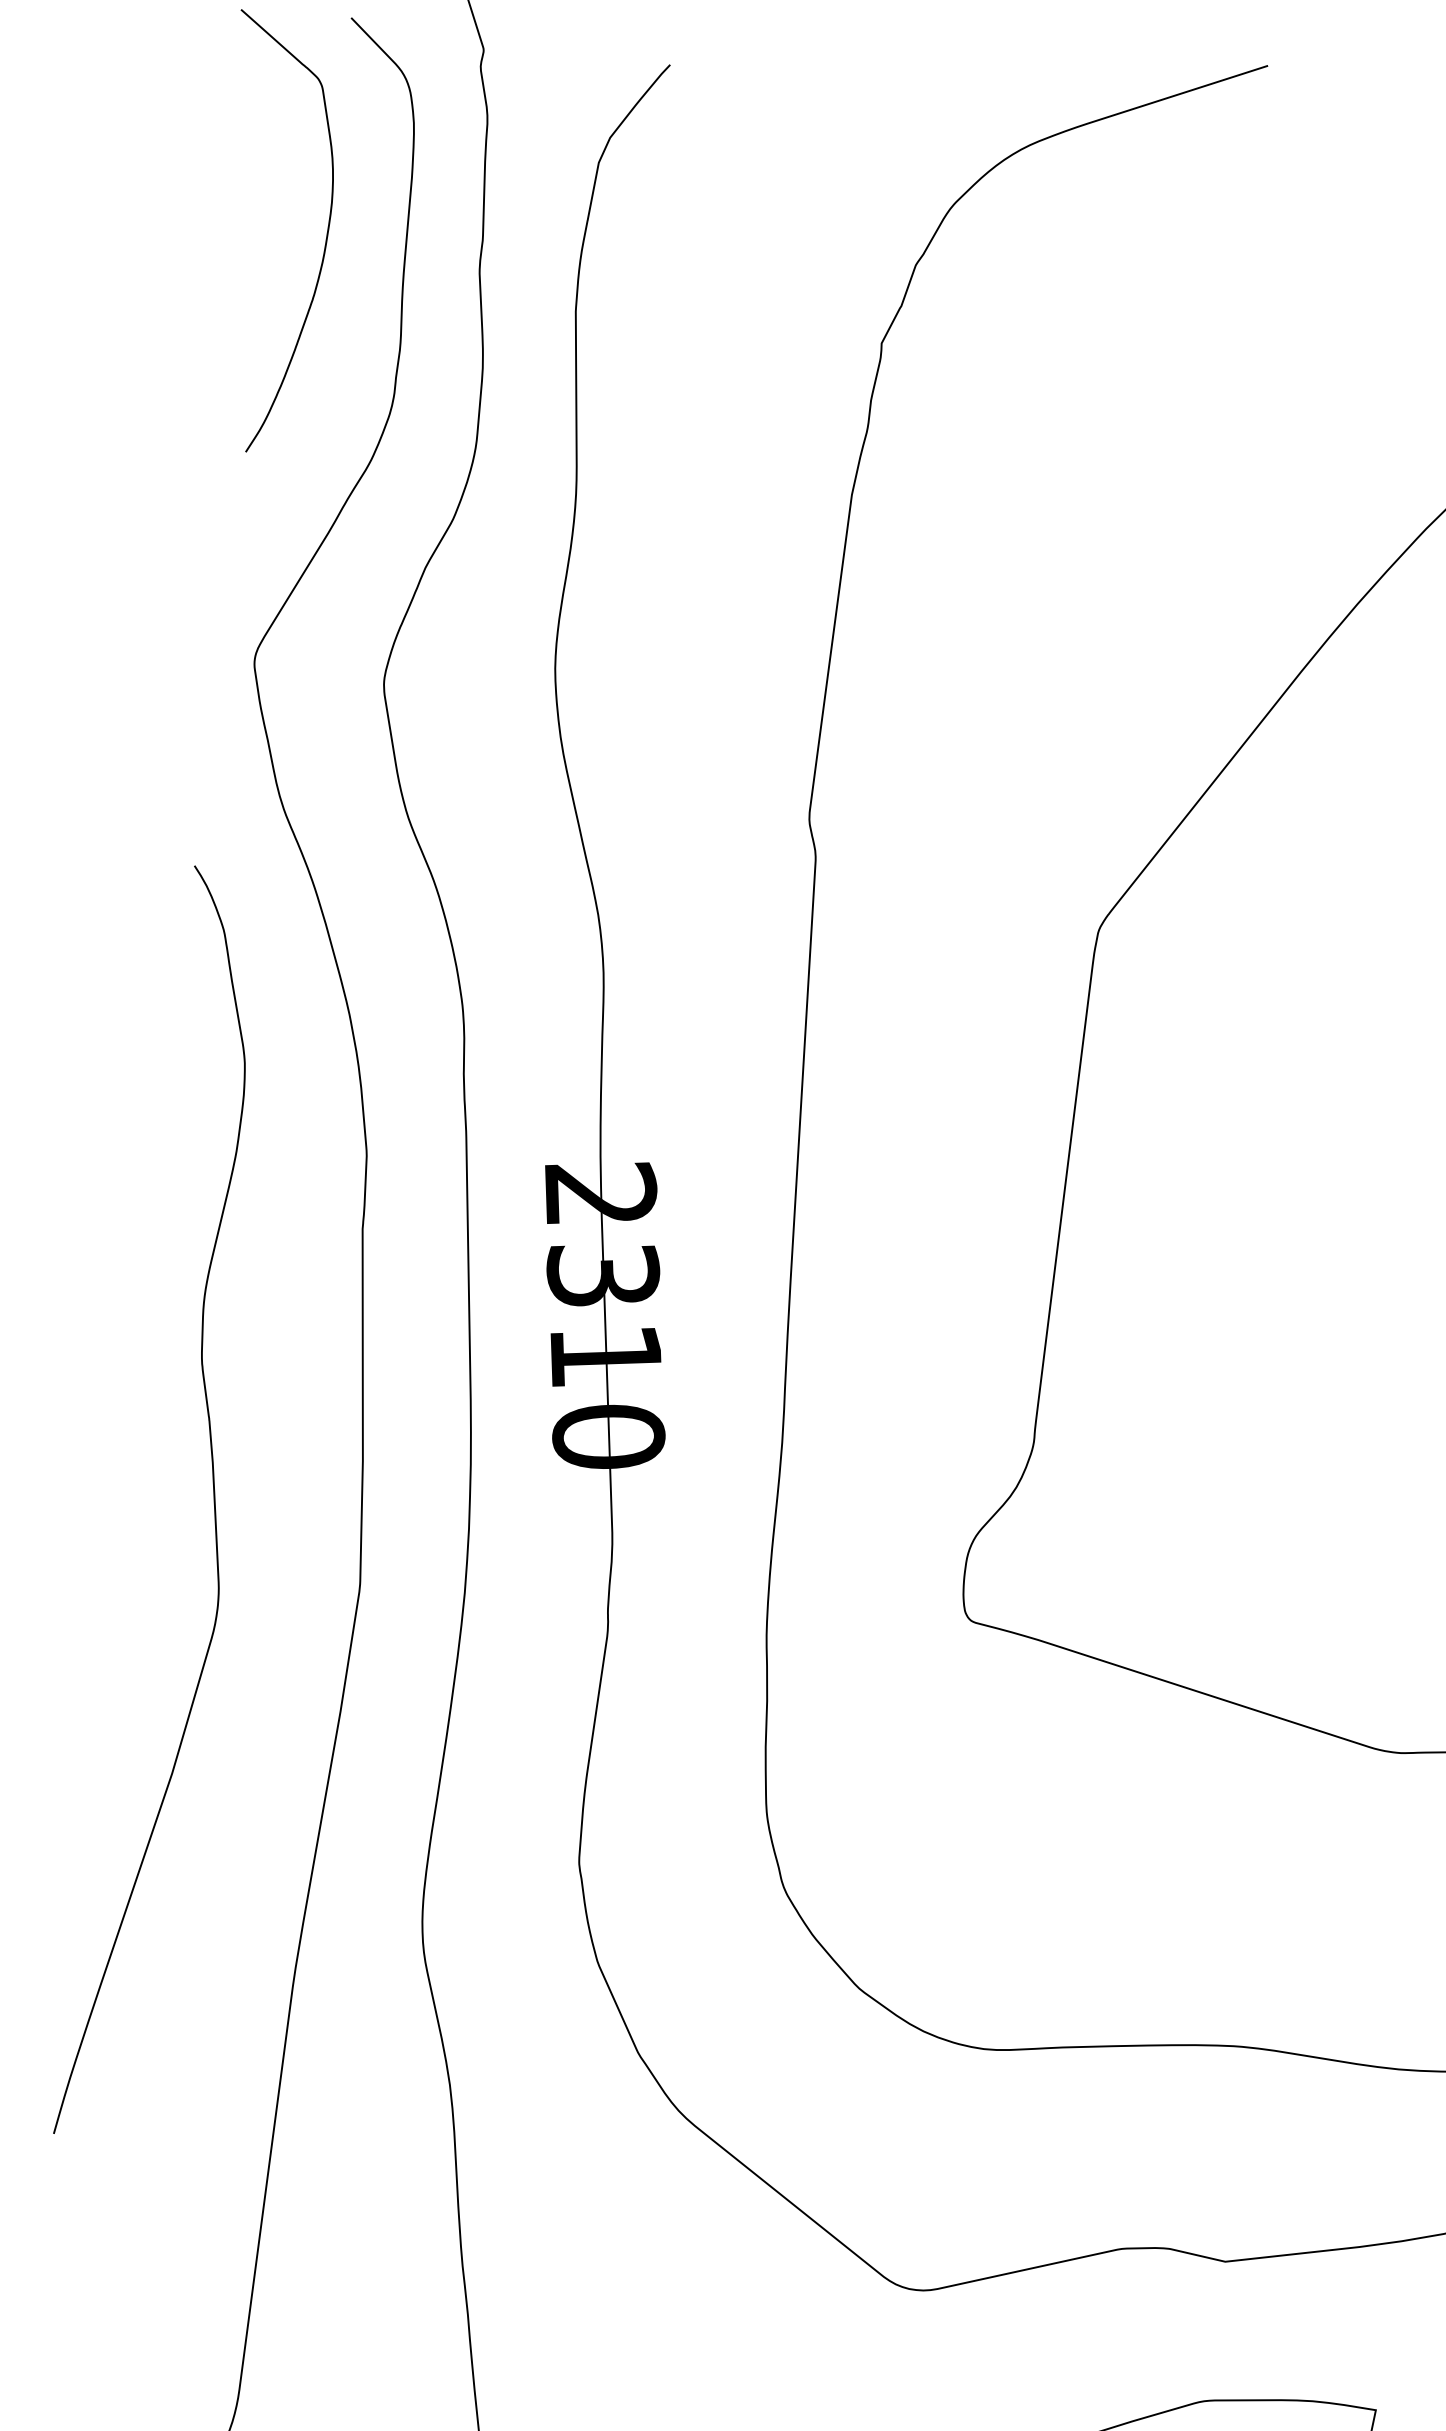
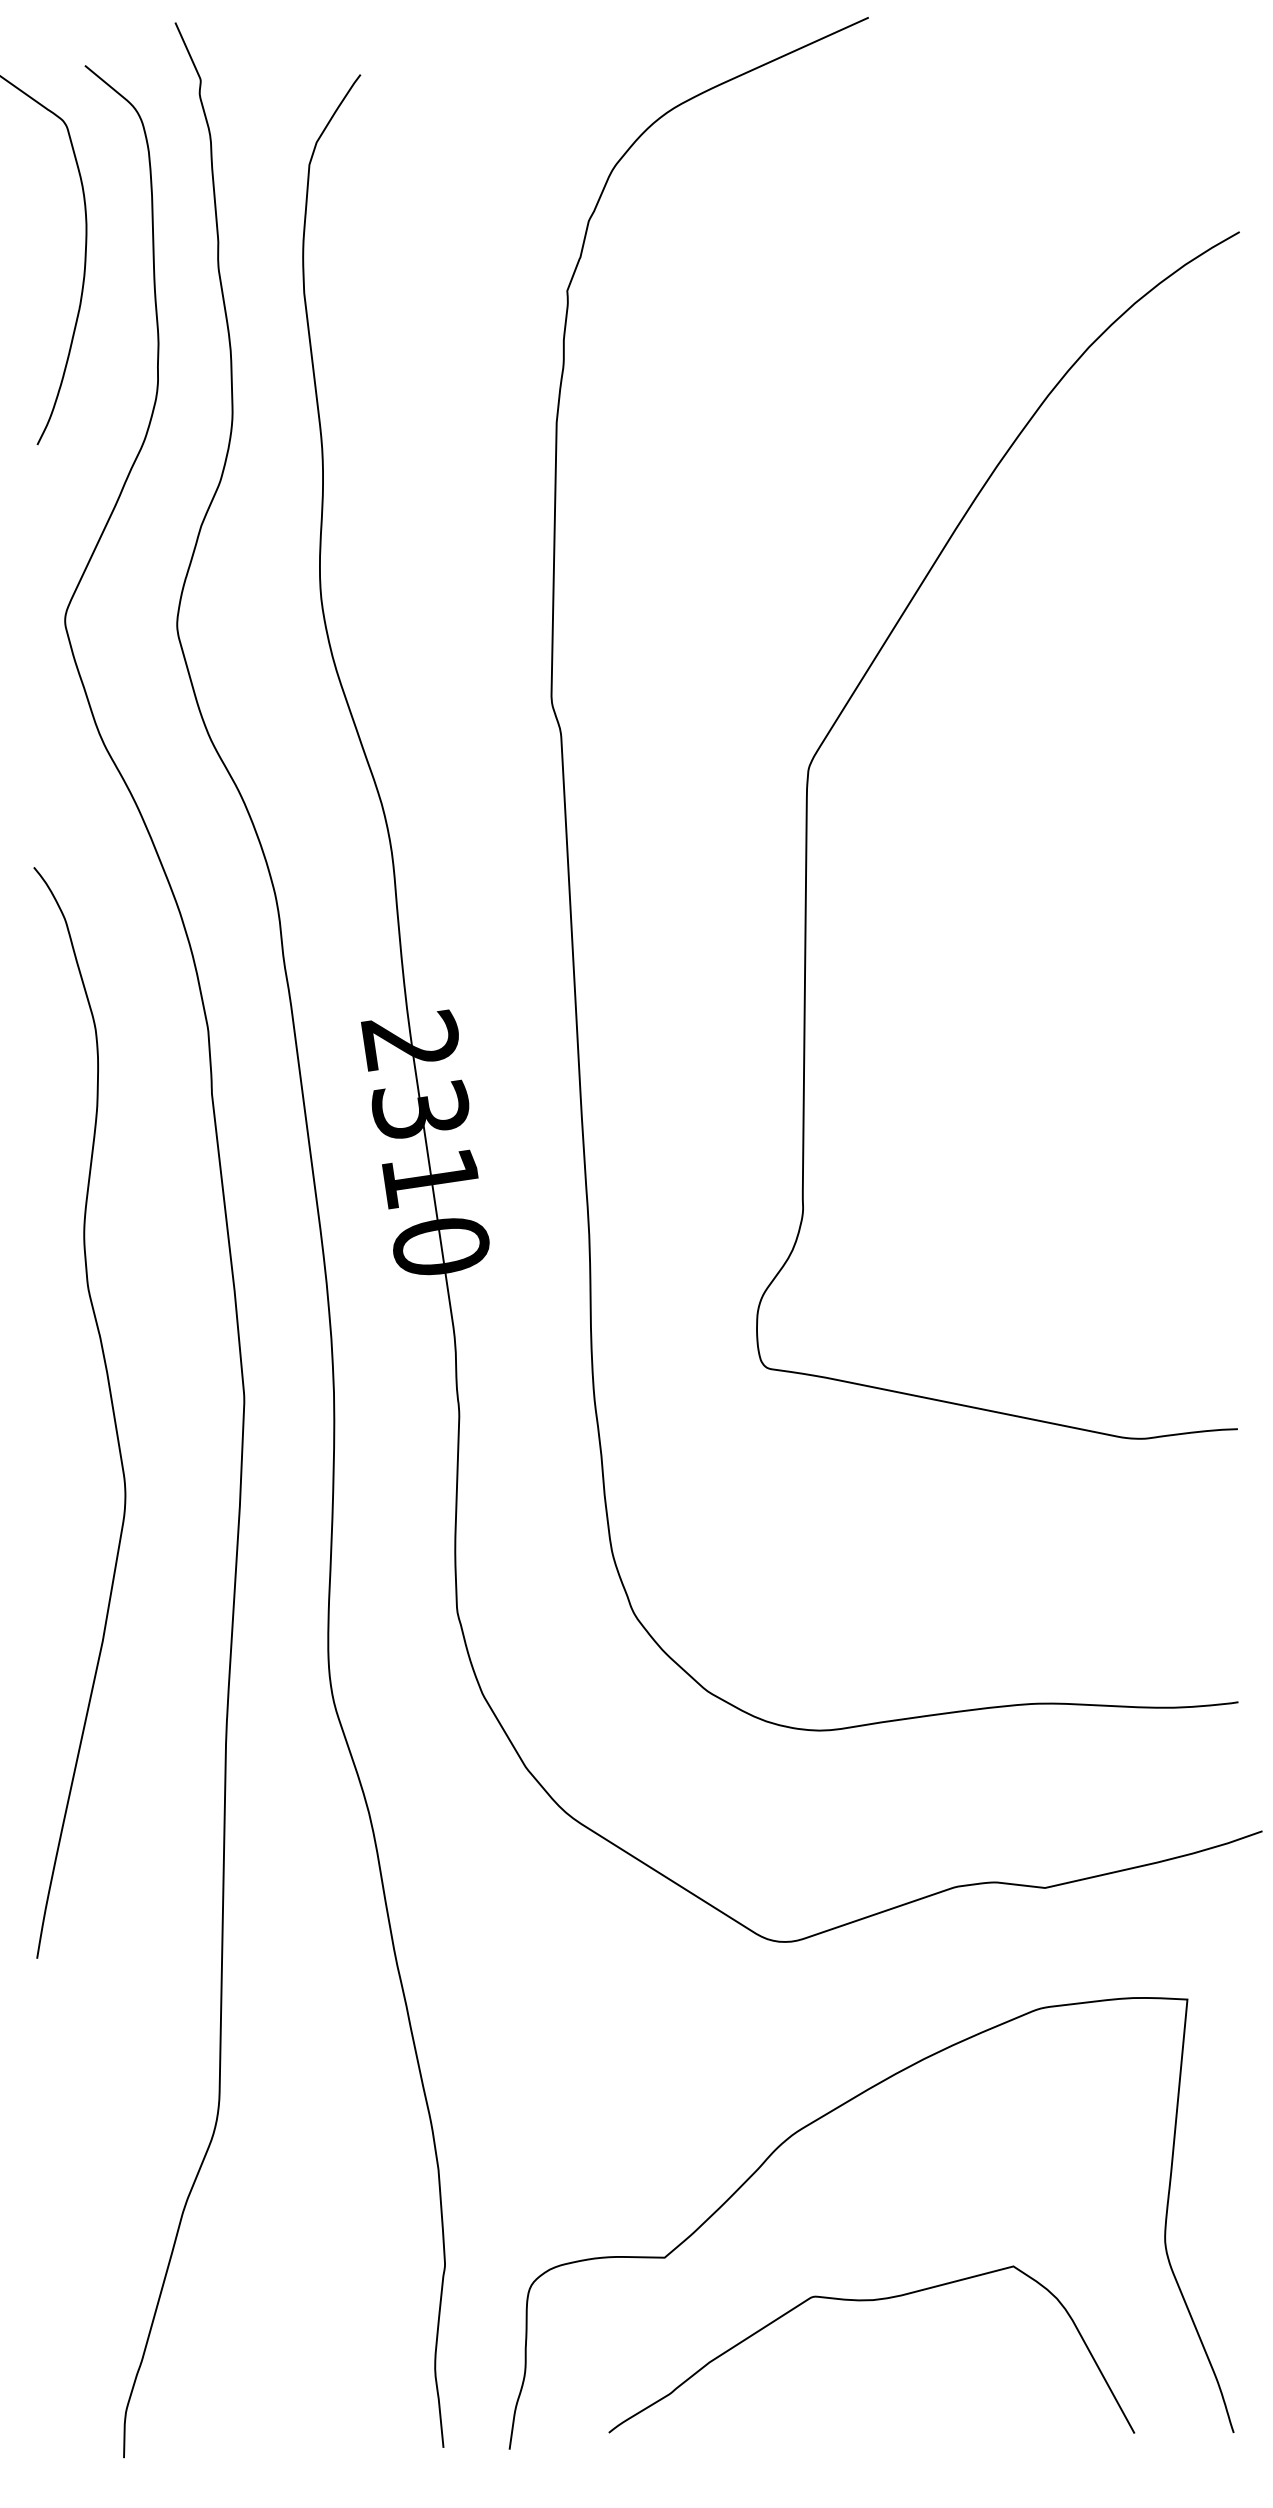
curve: (213, 1502) -> (111, 1406), moved

